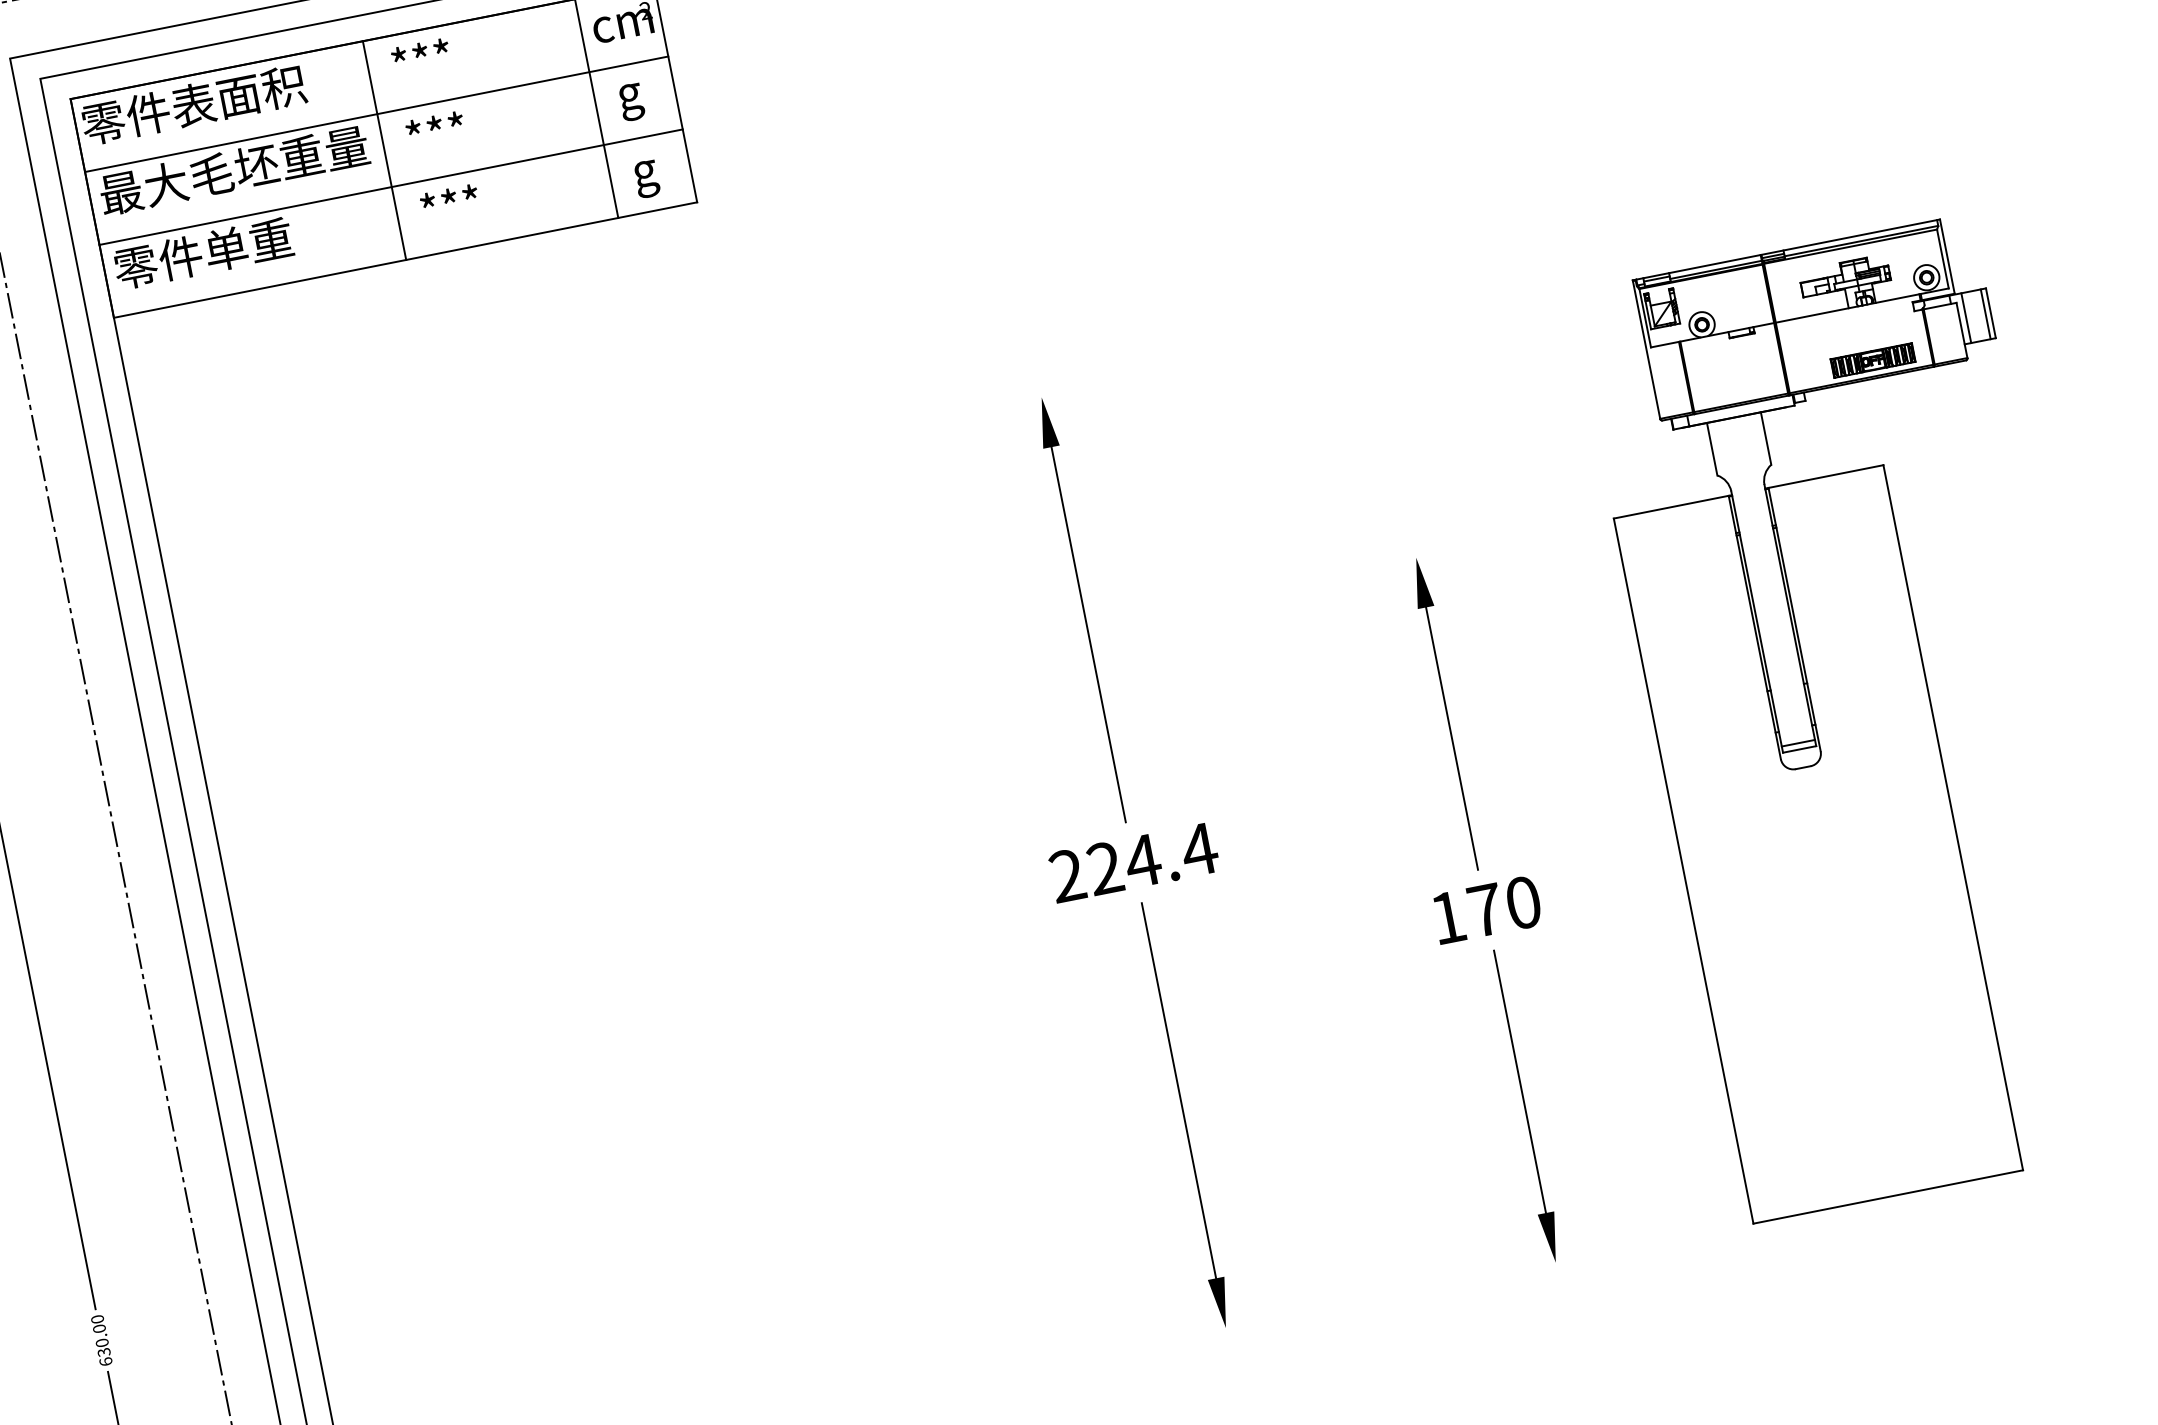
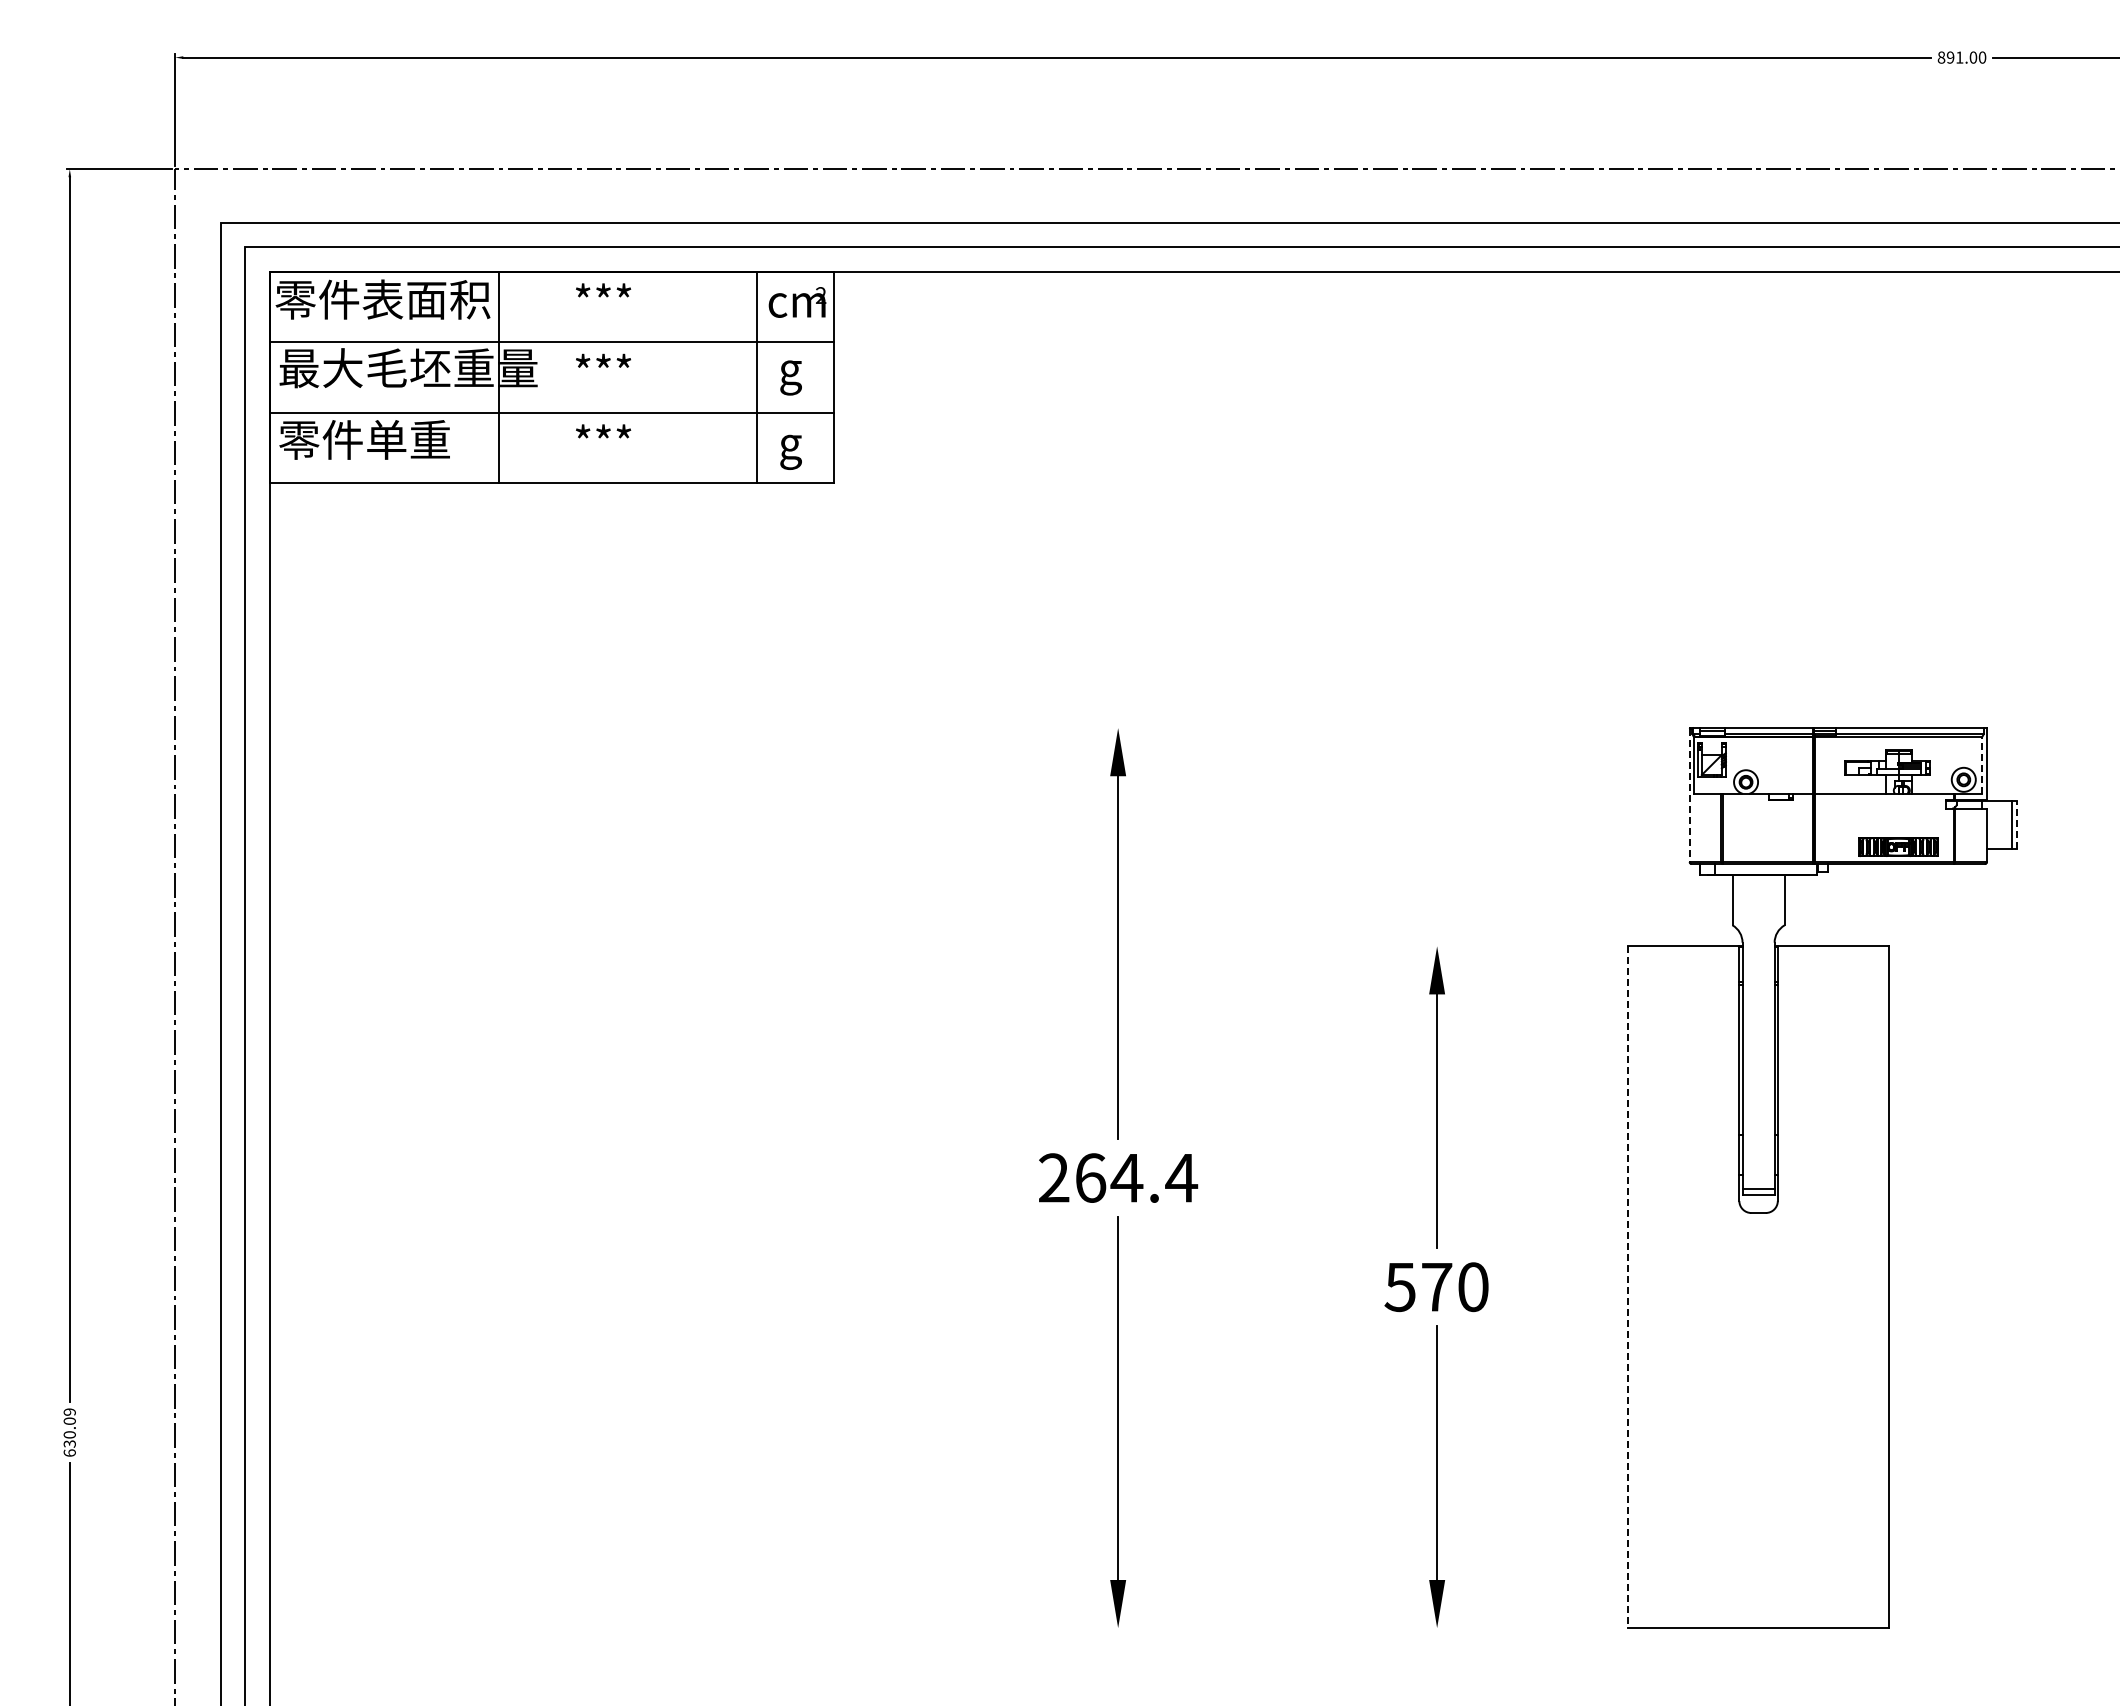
line: (384, 150) -> (499, 377), moved
line: (1942, 258) -> (1982, 764), solid -> dashed
line: (1990, 313) -> (2016, 824), solid -> dashed
line: (1966, 317) -> (1993, 824), removed
line: (1646, 350) -> (1689, 795), solid -> dashed
text: (1105, 867) -> (1090, 1177), 224.4 -> 264.4
line: (1683, 871) -> (1628, 1287), solid -> dashed
text: (1447, 918) -> (1399, 1287), 170 -> 570
text: (97, 1318) -> (69, 1411), 630.00 -> 630.09

